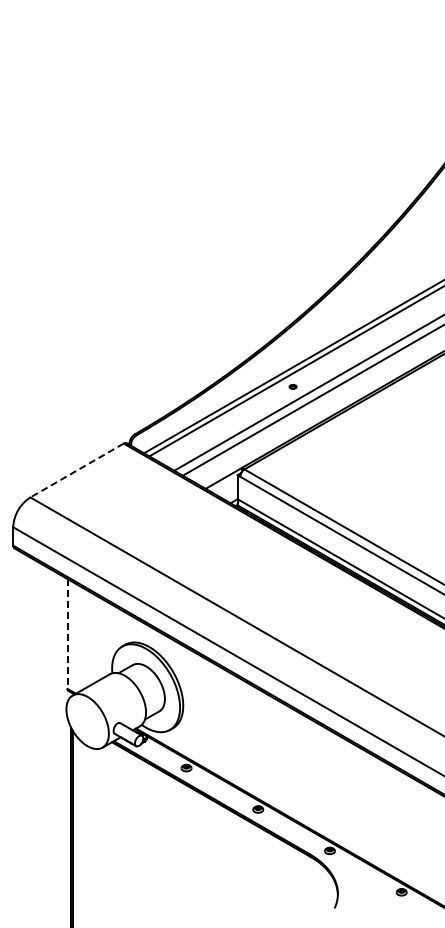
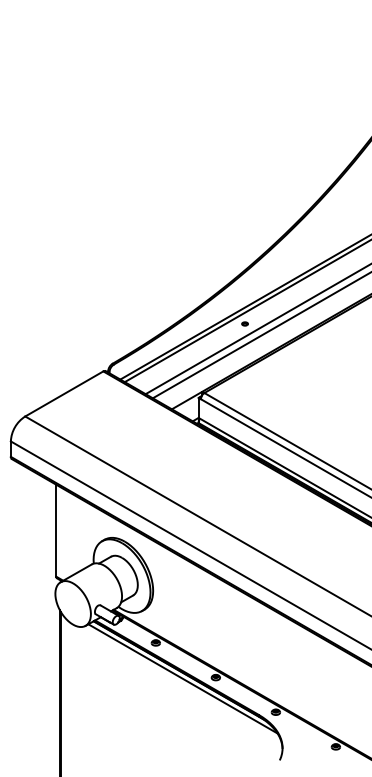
line: (77, 470) -> (64, 393), dashed -> solid
line: (67, 633) -> (56, 530), dashed -> solid
line: (218, 810) -> (182, 678), added

